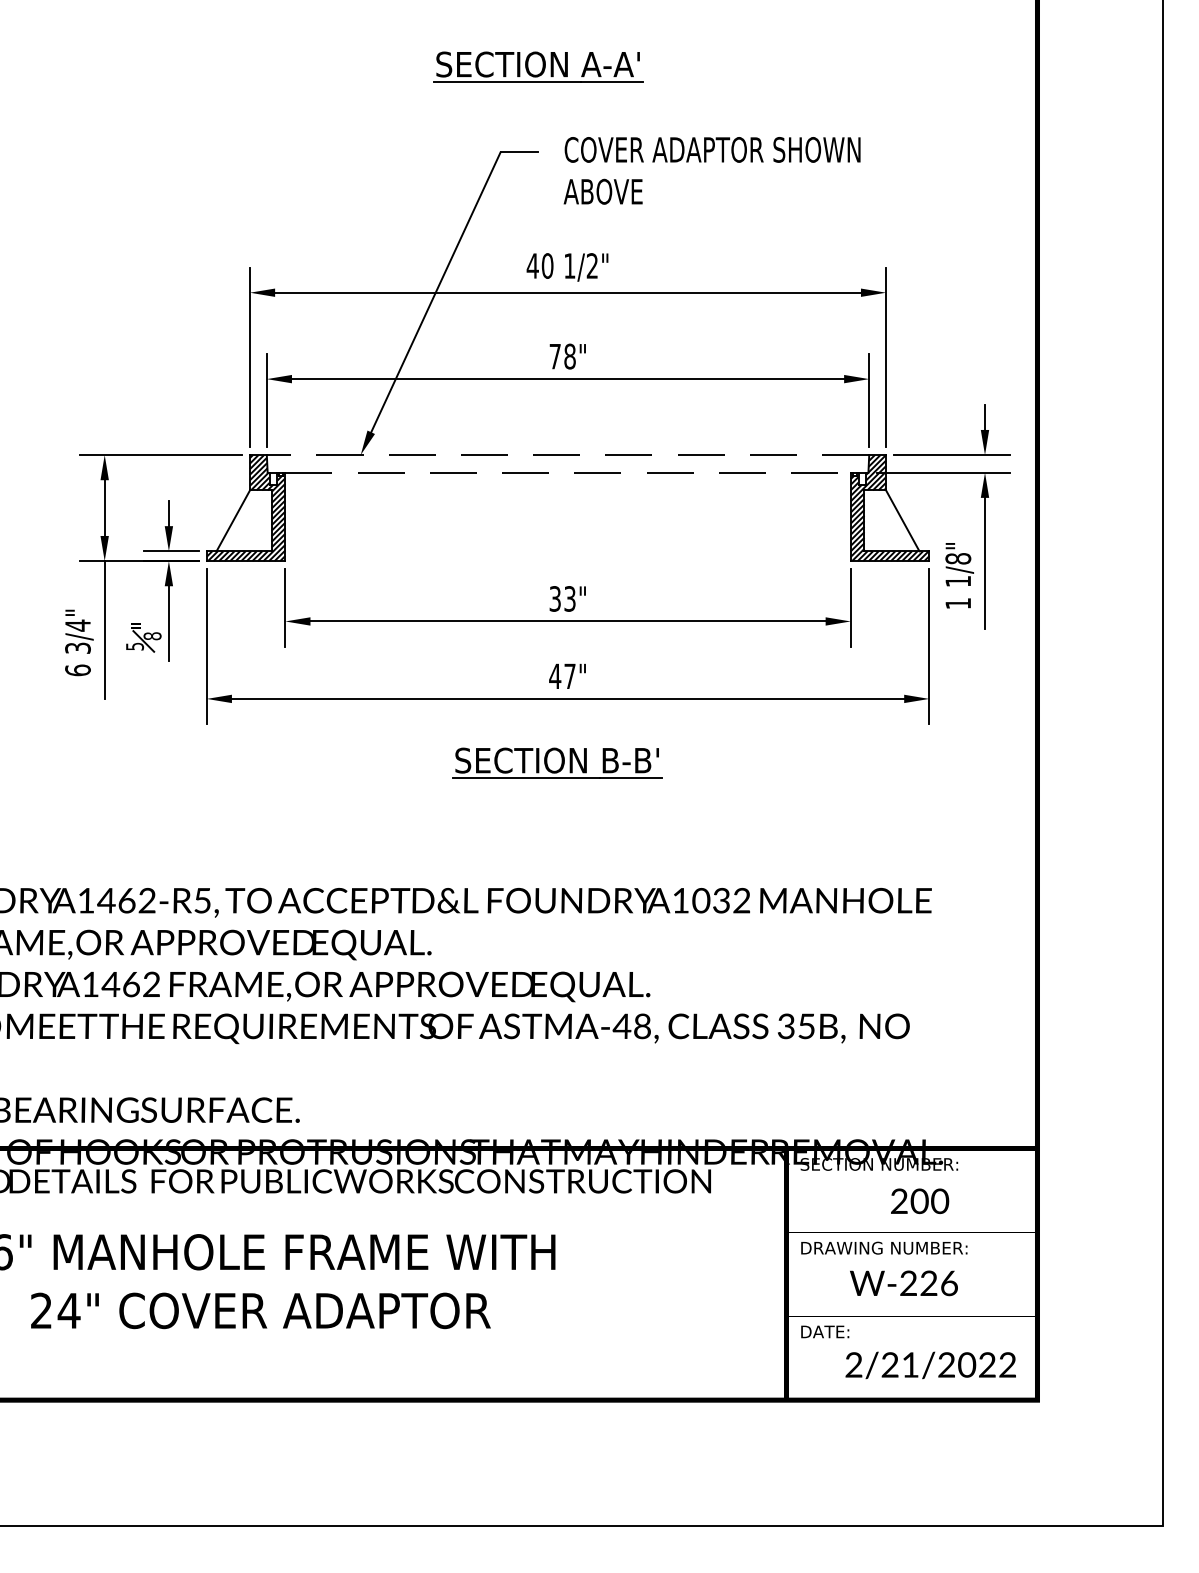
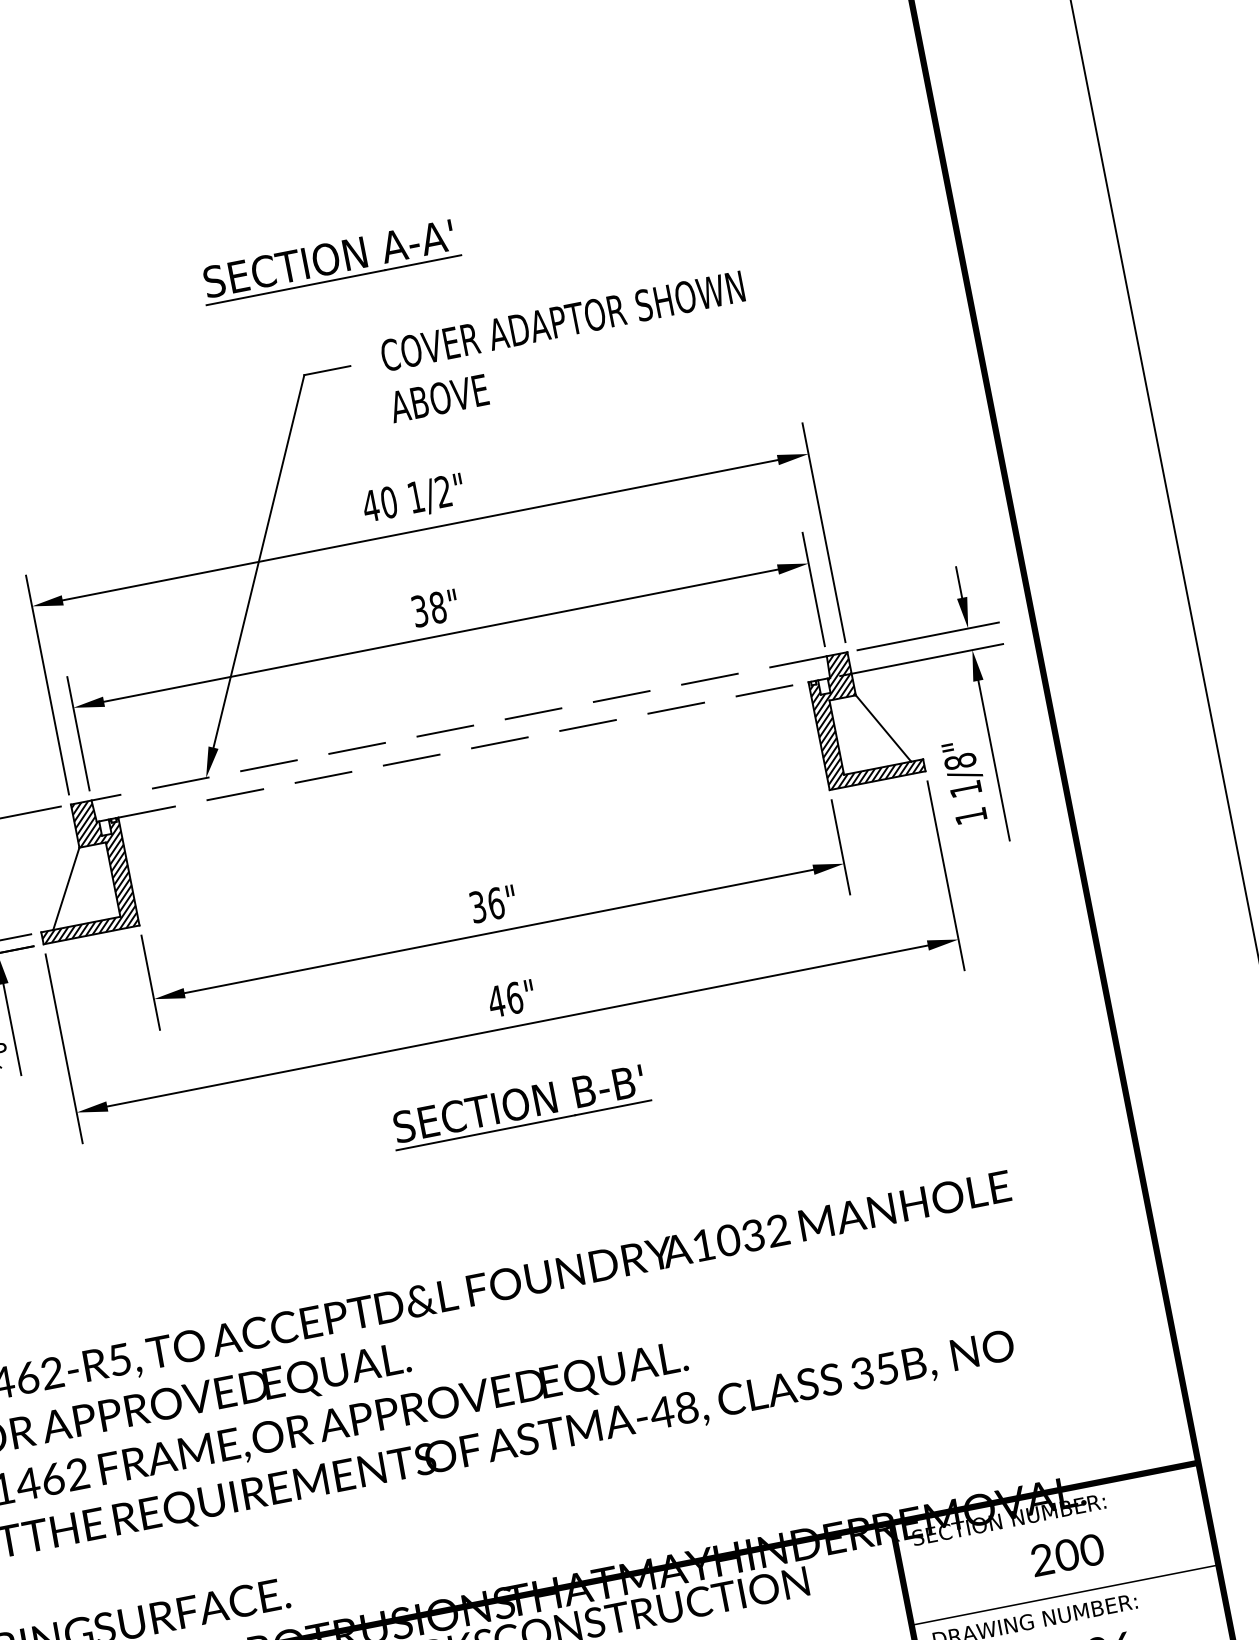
text: (554, 356) -> (419, 611), 78" -> 38"
text: (569, 598) -> (495, 903), 33" -> 36"
text: (569, 676) -> (514, 998), 47" -> 46"

